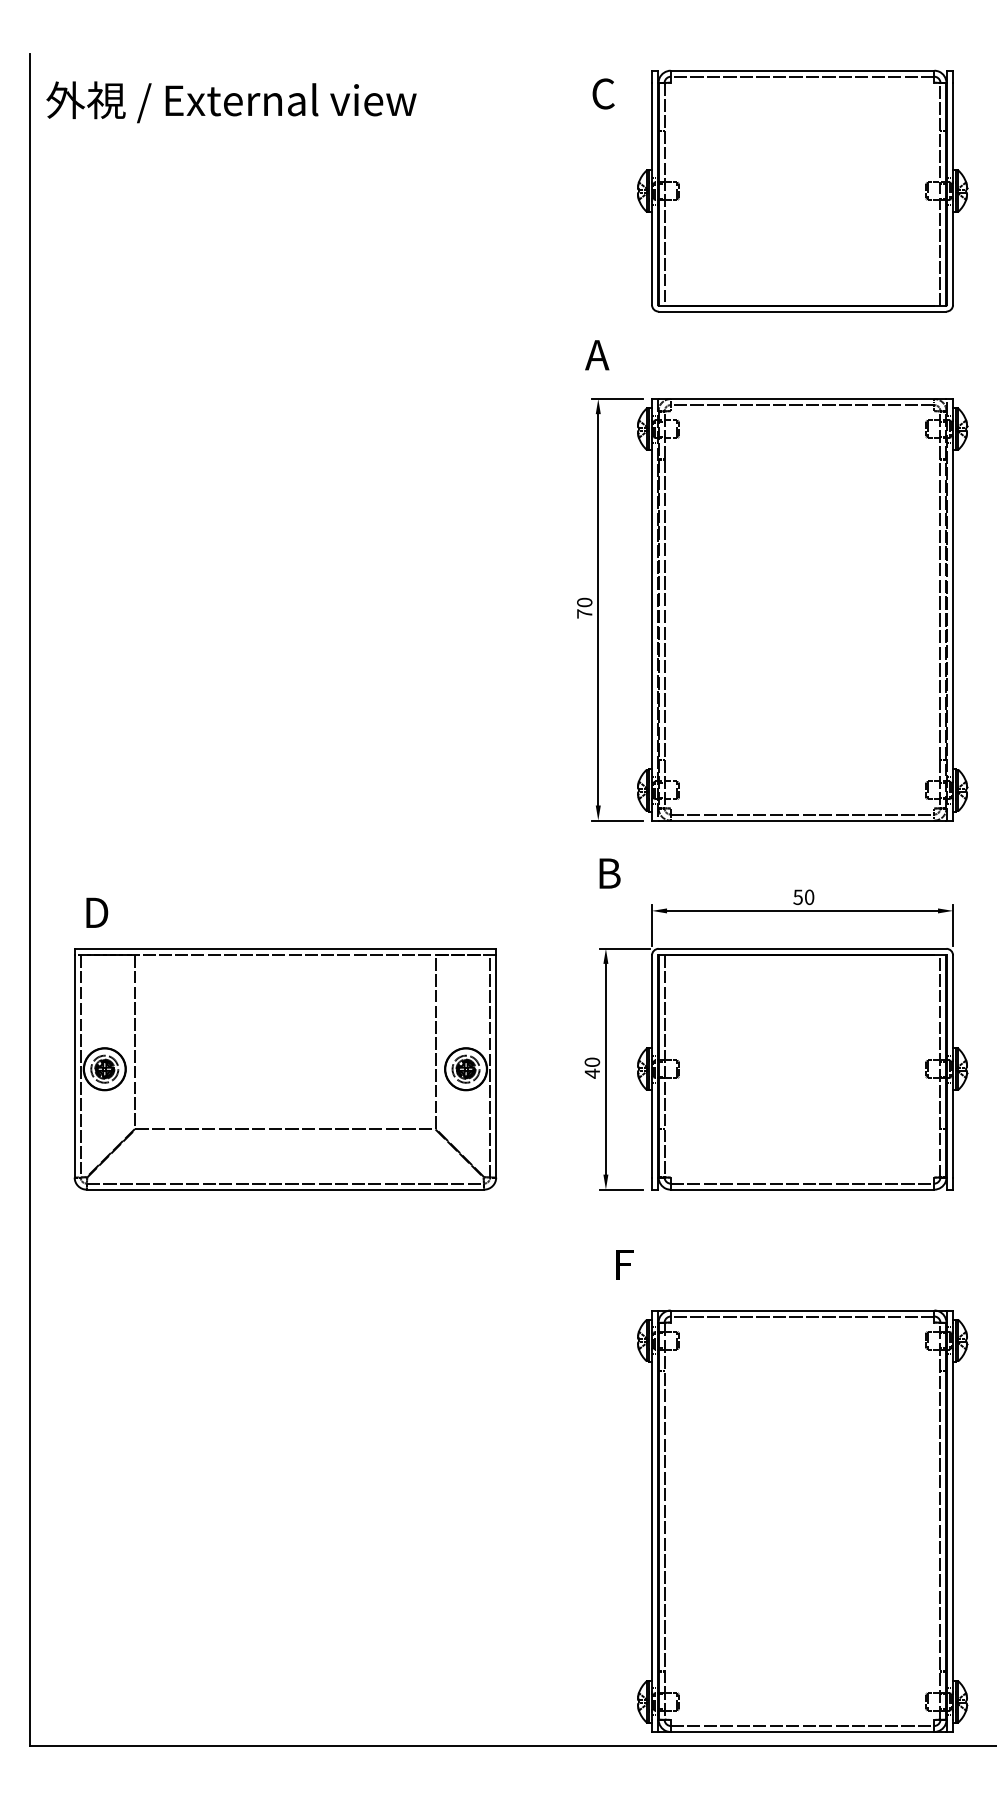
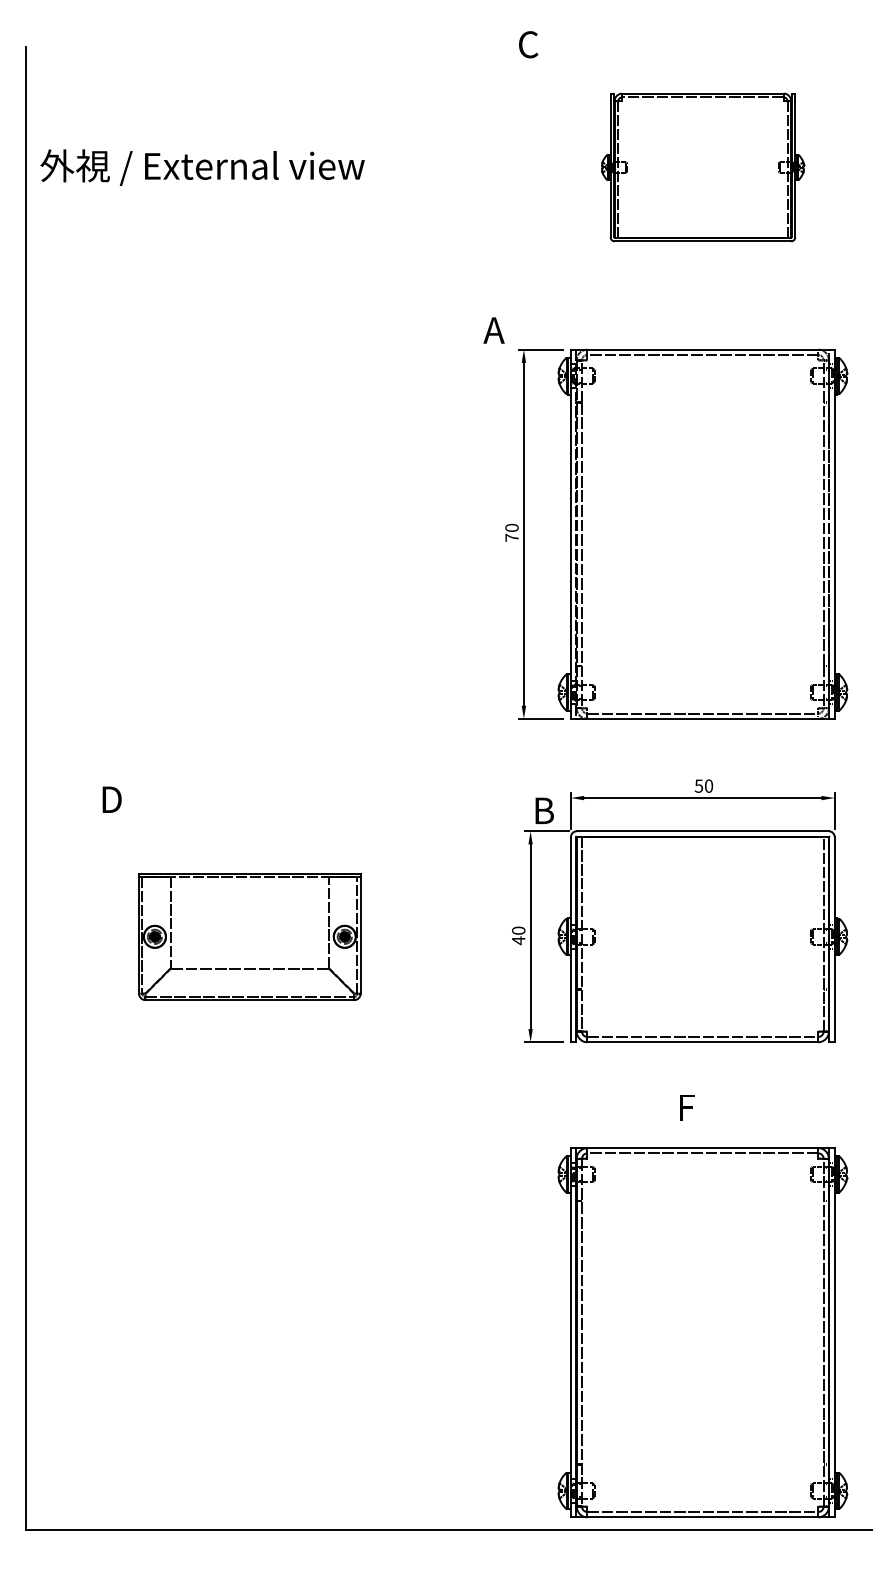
text: (603, 93) -> (528, 44), moved
text: (231, 102) -> (202, 167), moved
part: (802, 190) -> (702, 166), size x0.7
text: (597, 355) -> (494, 330), moved
text: (609, 873) -> (544, 810), moved
text: (97, 912) -> (112, 799), moved
part: (285, 1069) -> (249, 936), size x0.6
text: (624, 1264) -> (687, 1107), moved

